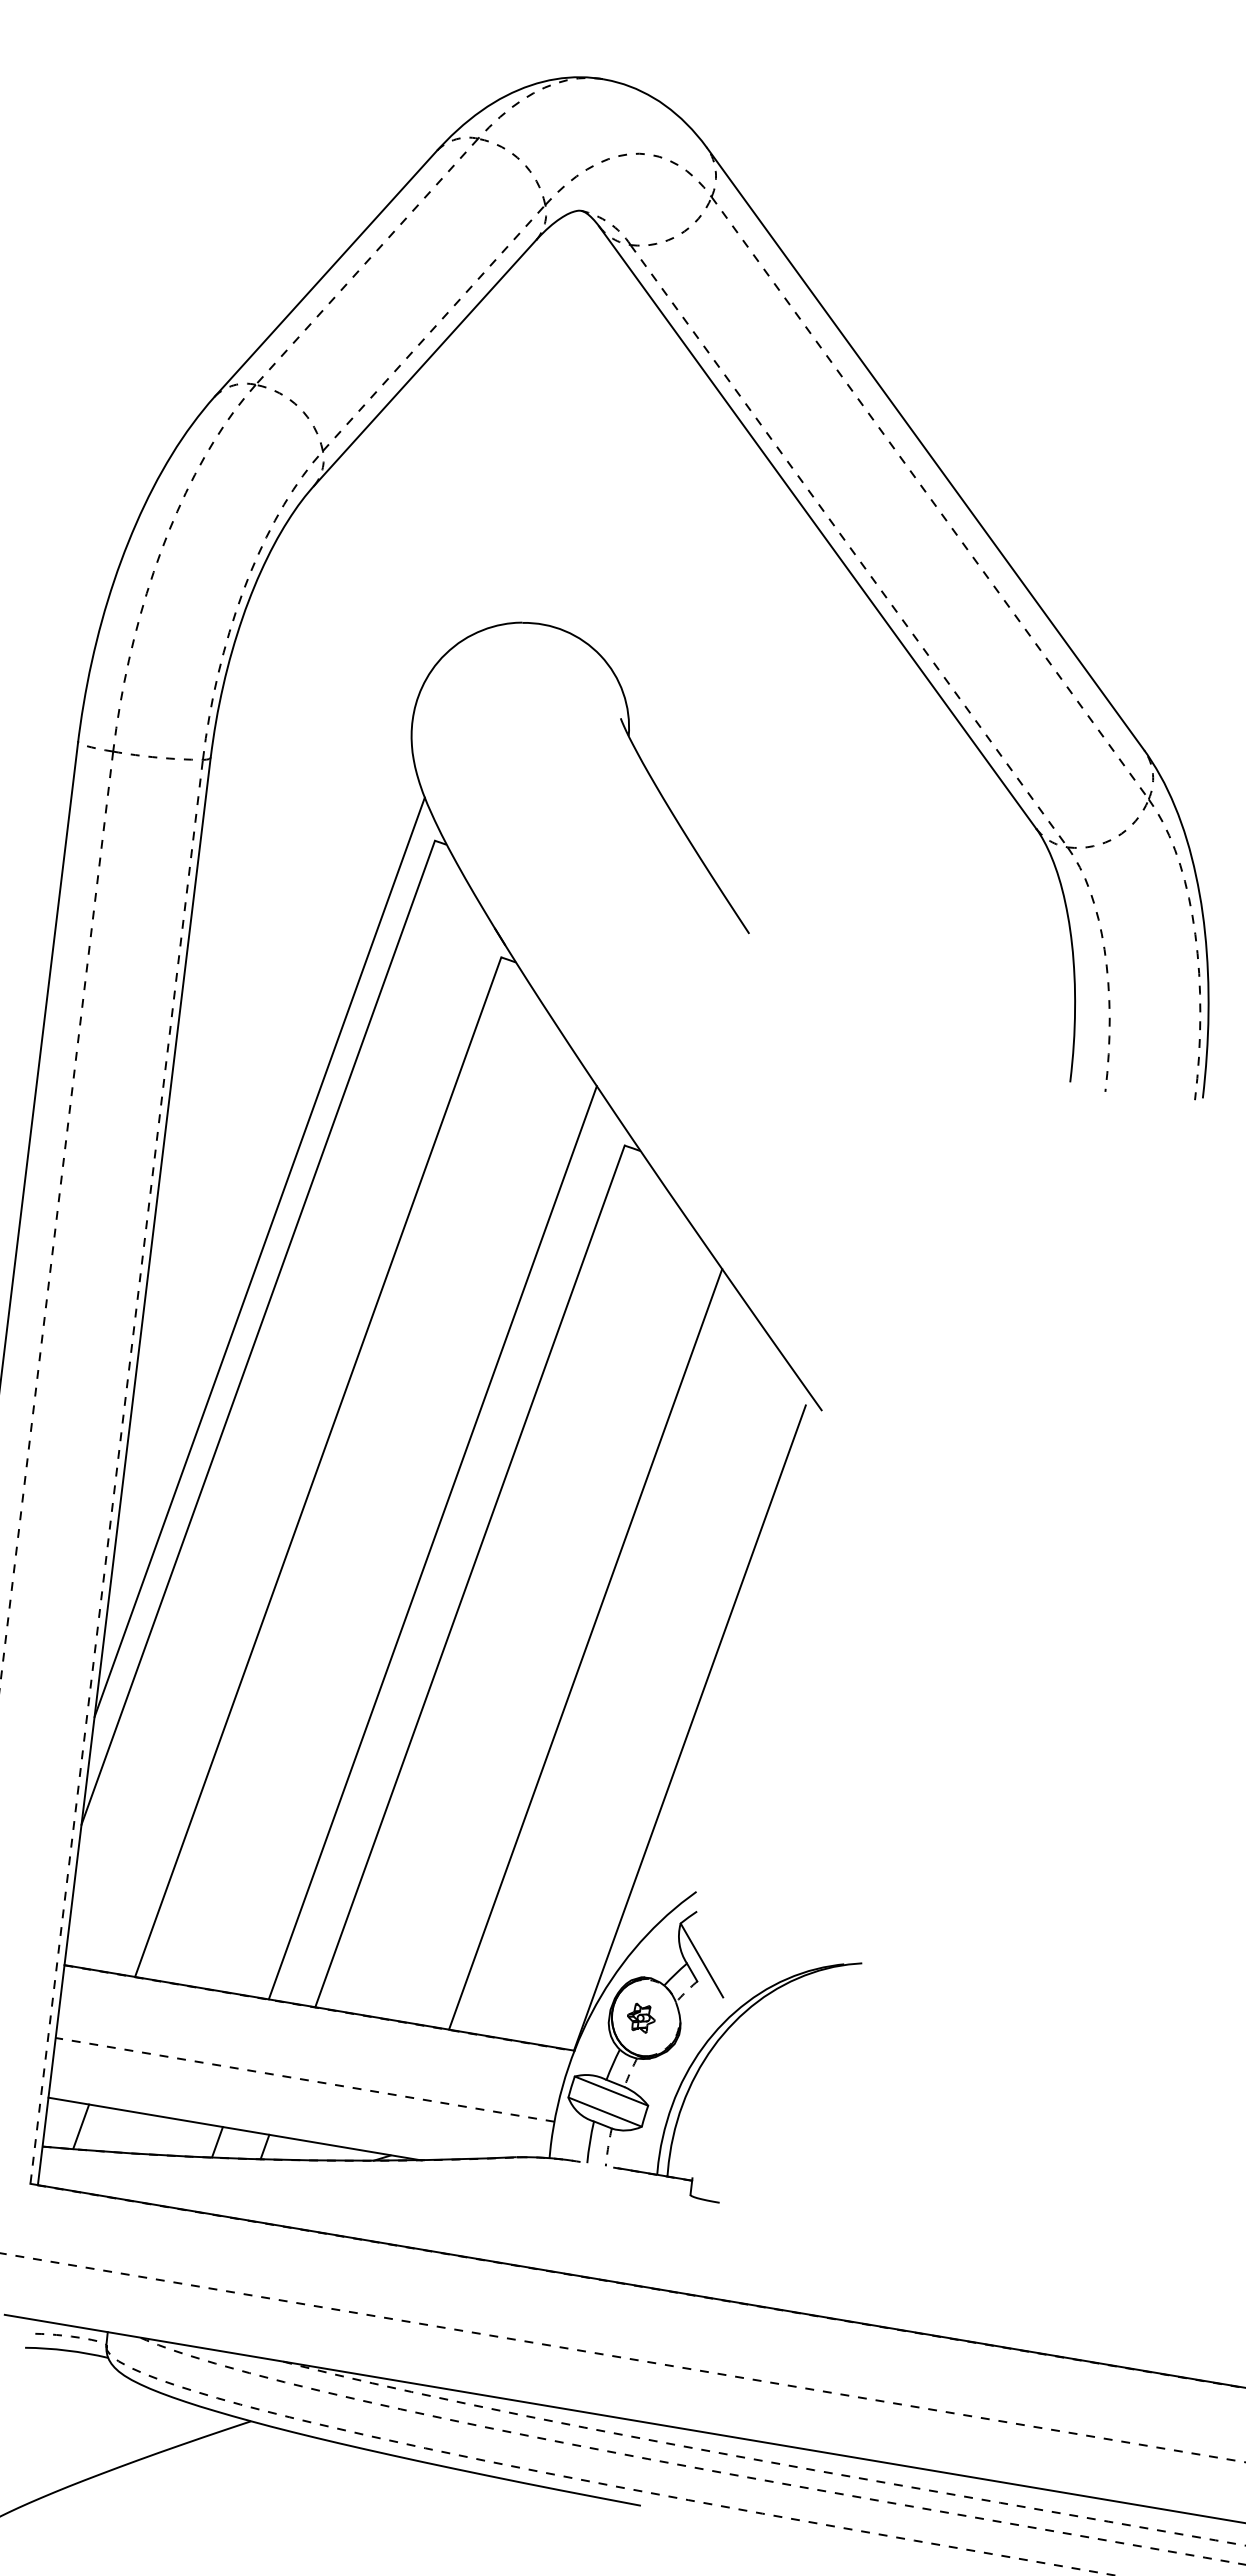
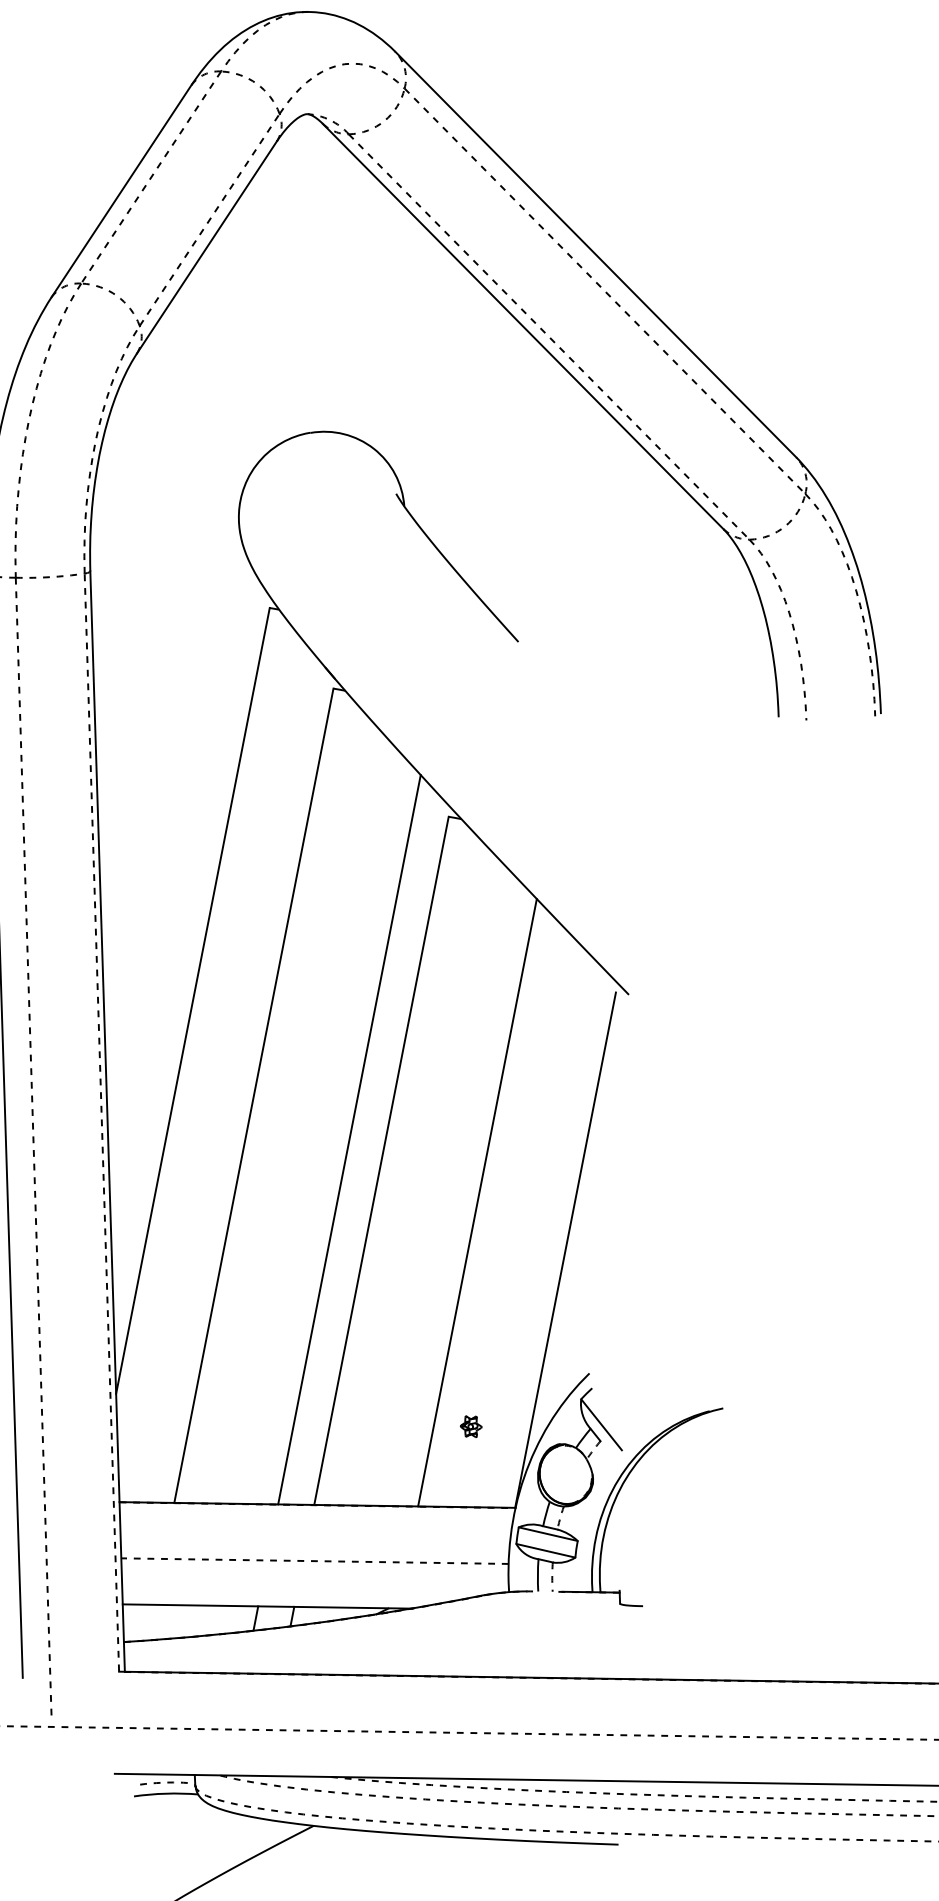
line: (259, 1256) -> (185, 943), removed
part: (641, 2017) -> (471, 1426), moved
line: (81, 2126) -> (151, 1622), removed

